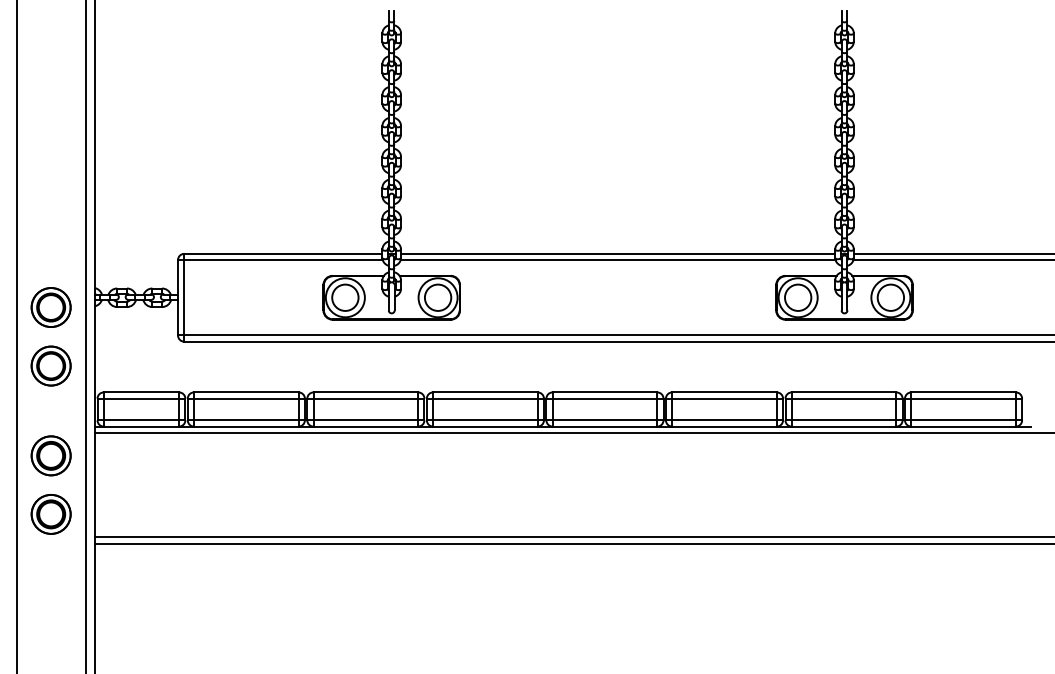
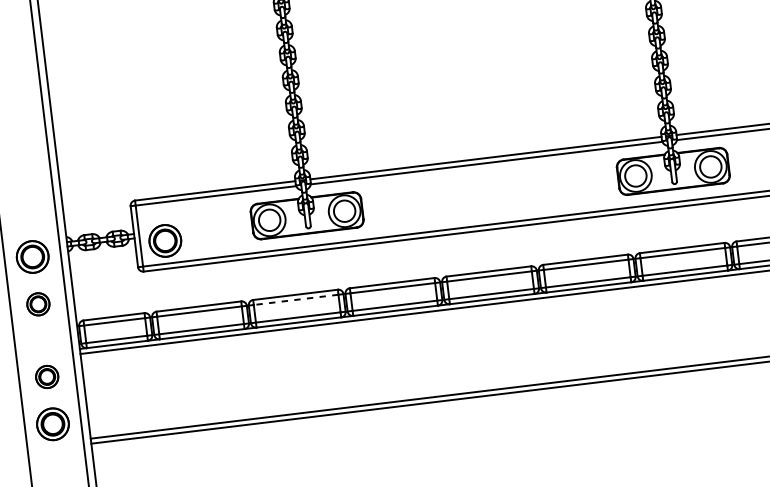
part: (214, 307) -> (164, 240), added
part: (50, 365) -> (37, 303), size x0.7
line: (365, 398) -> (295, 299), solid -> dashed
part: (50, 455) -> (46, 376), size x0.7

